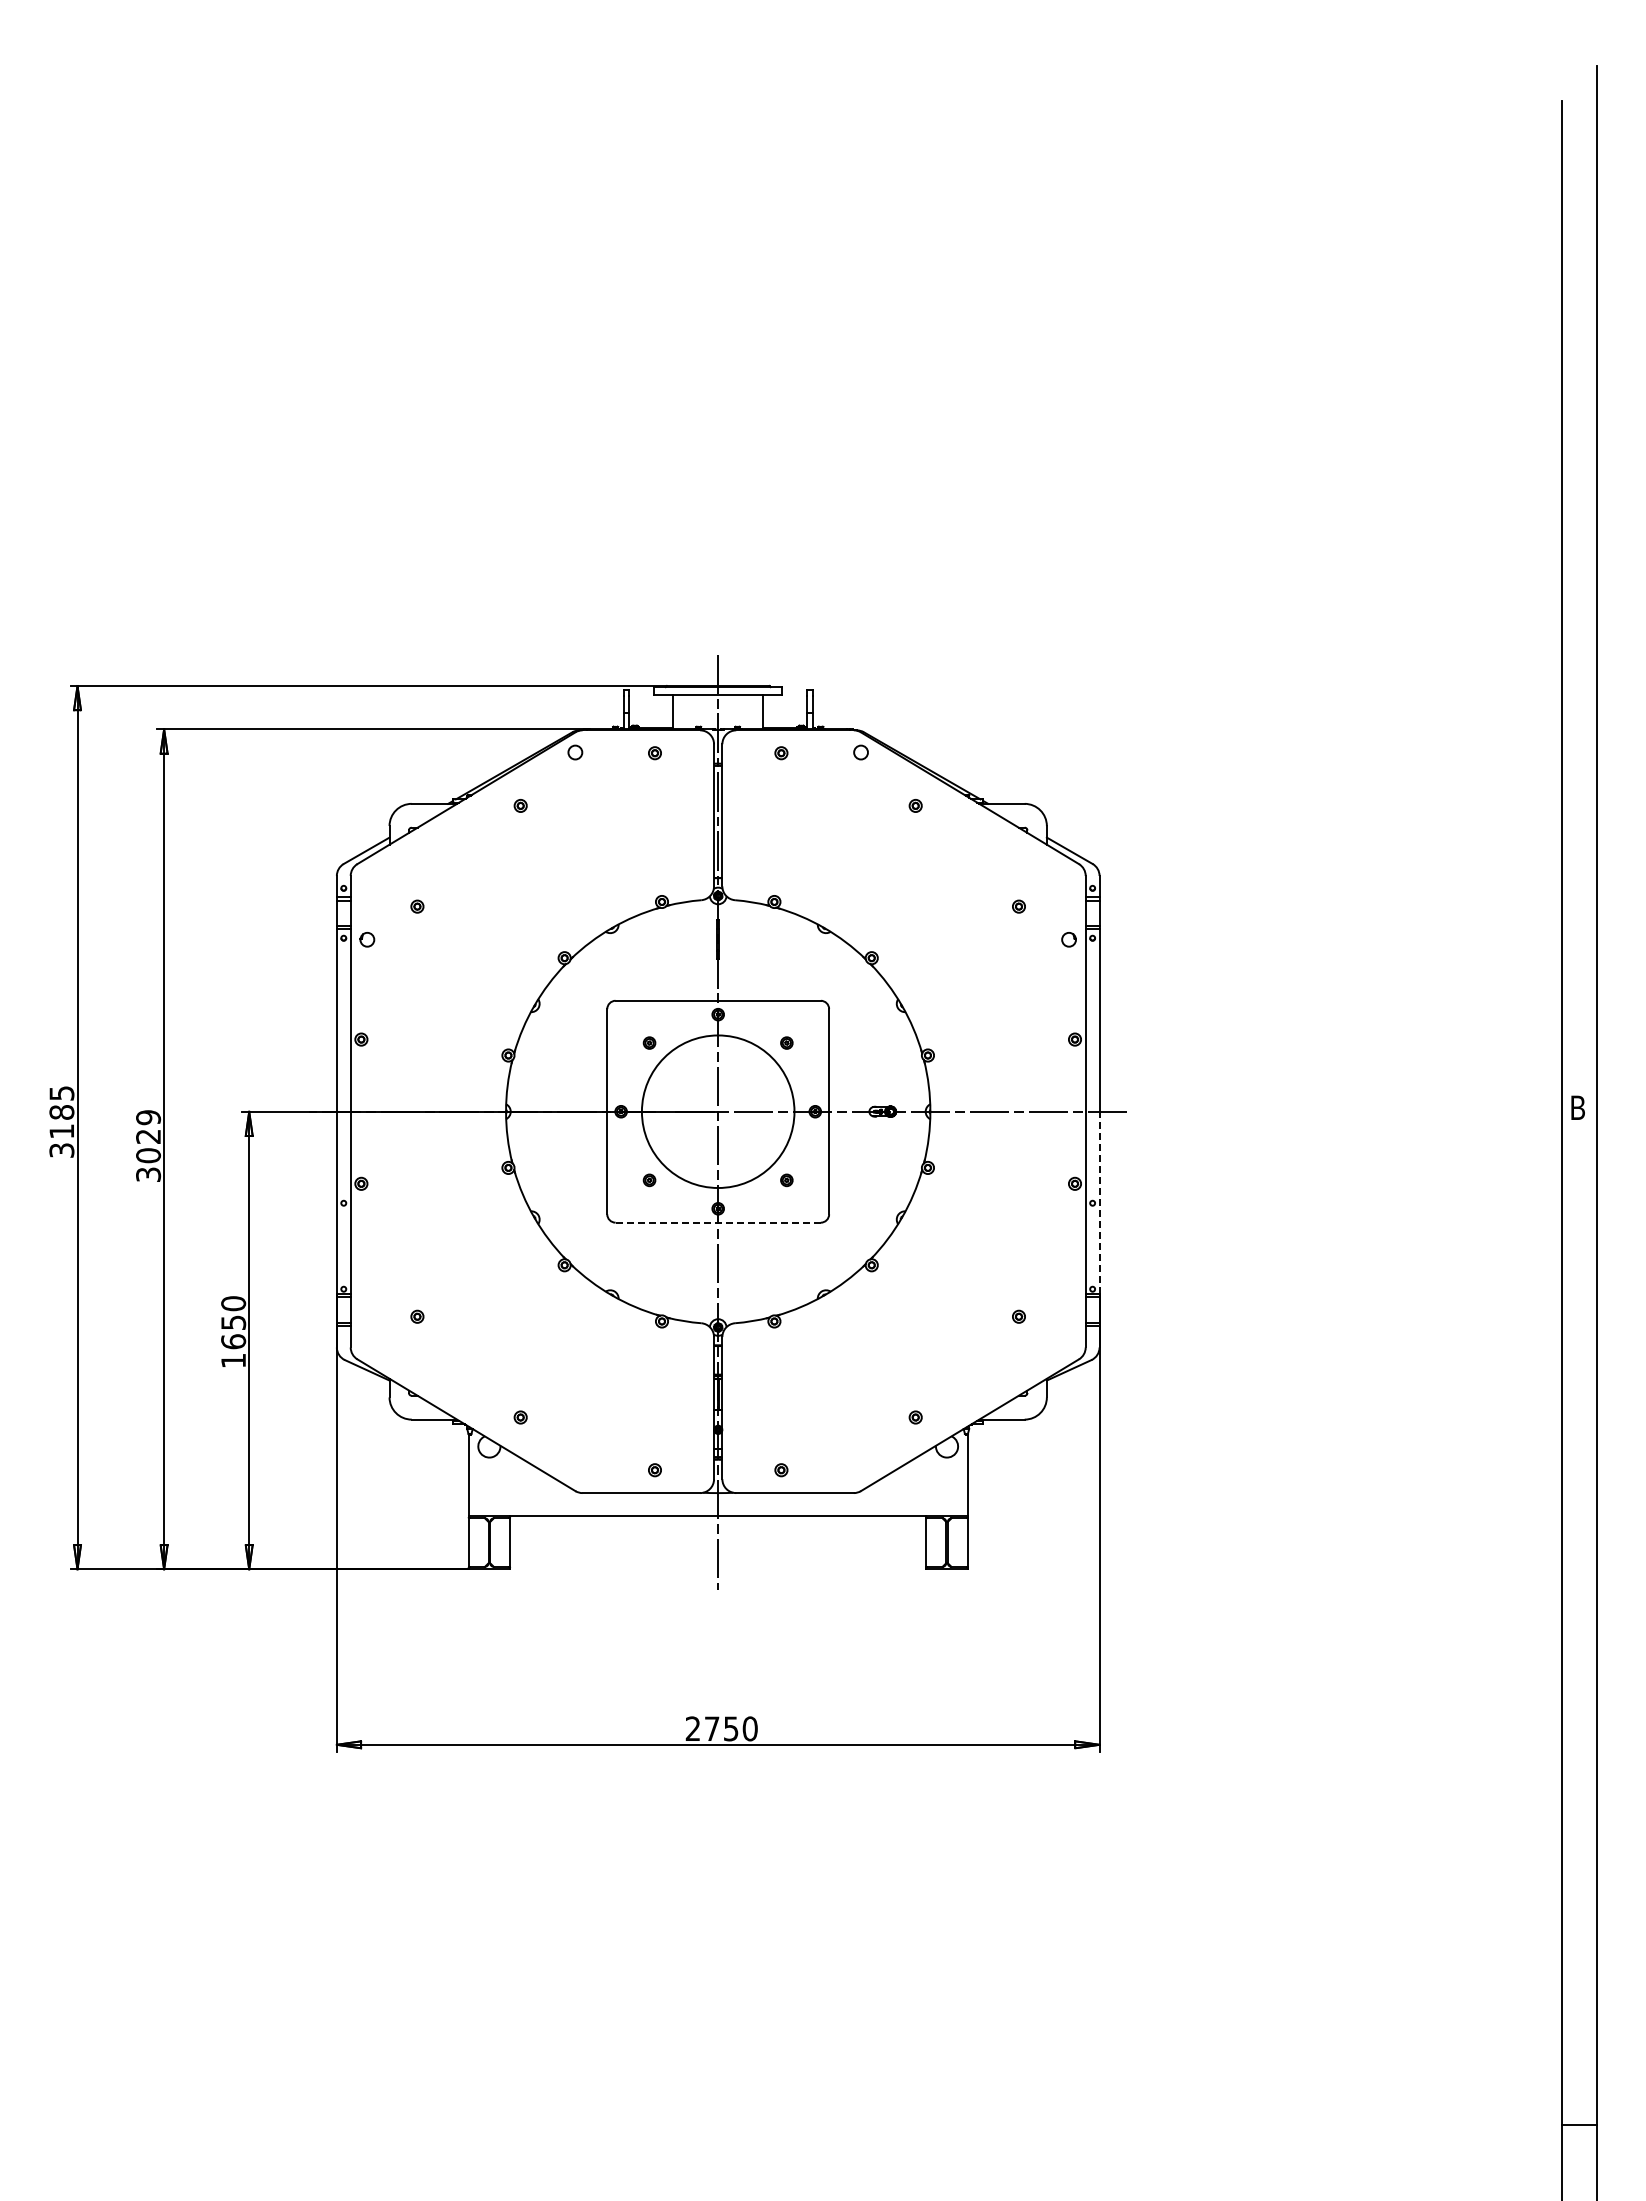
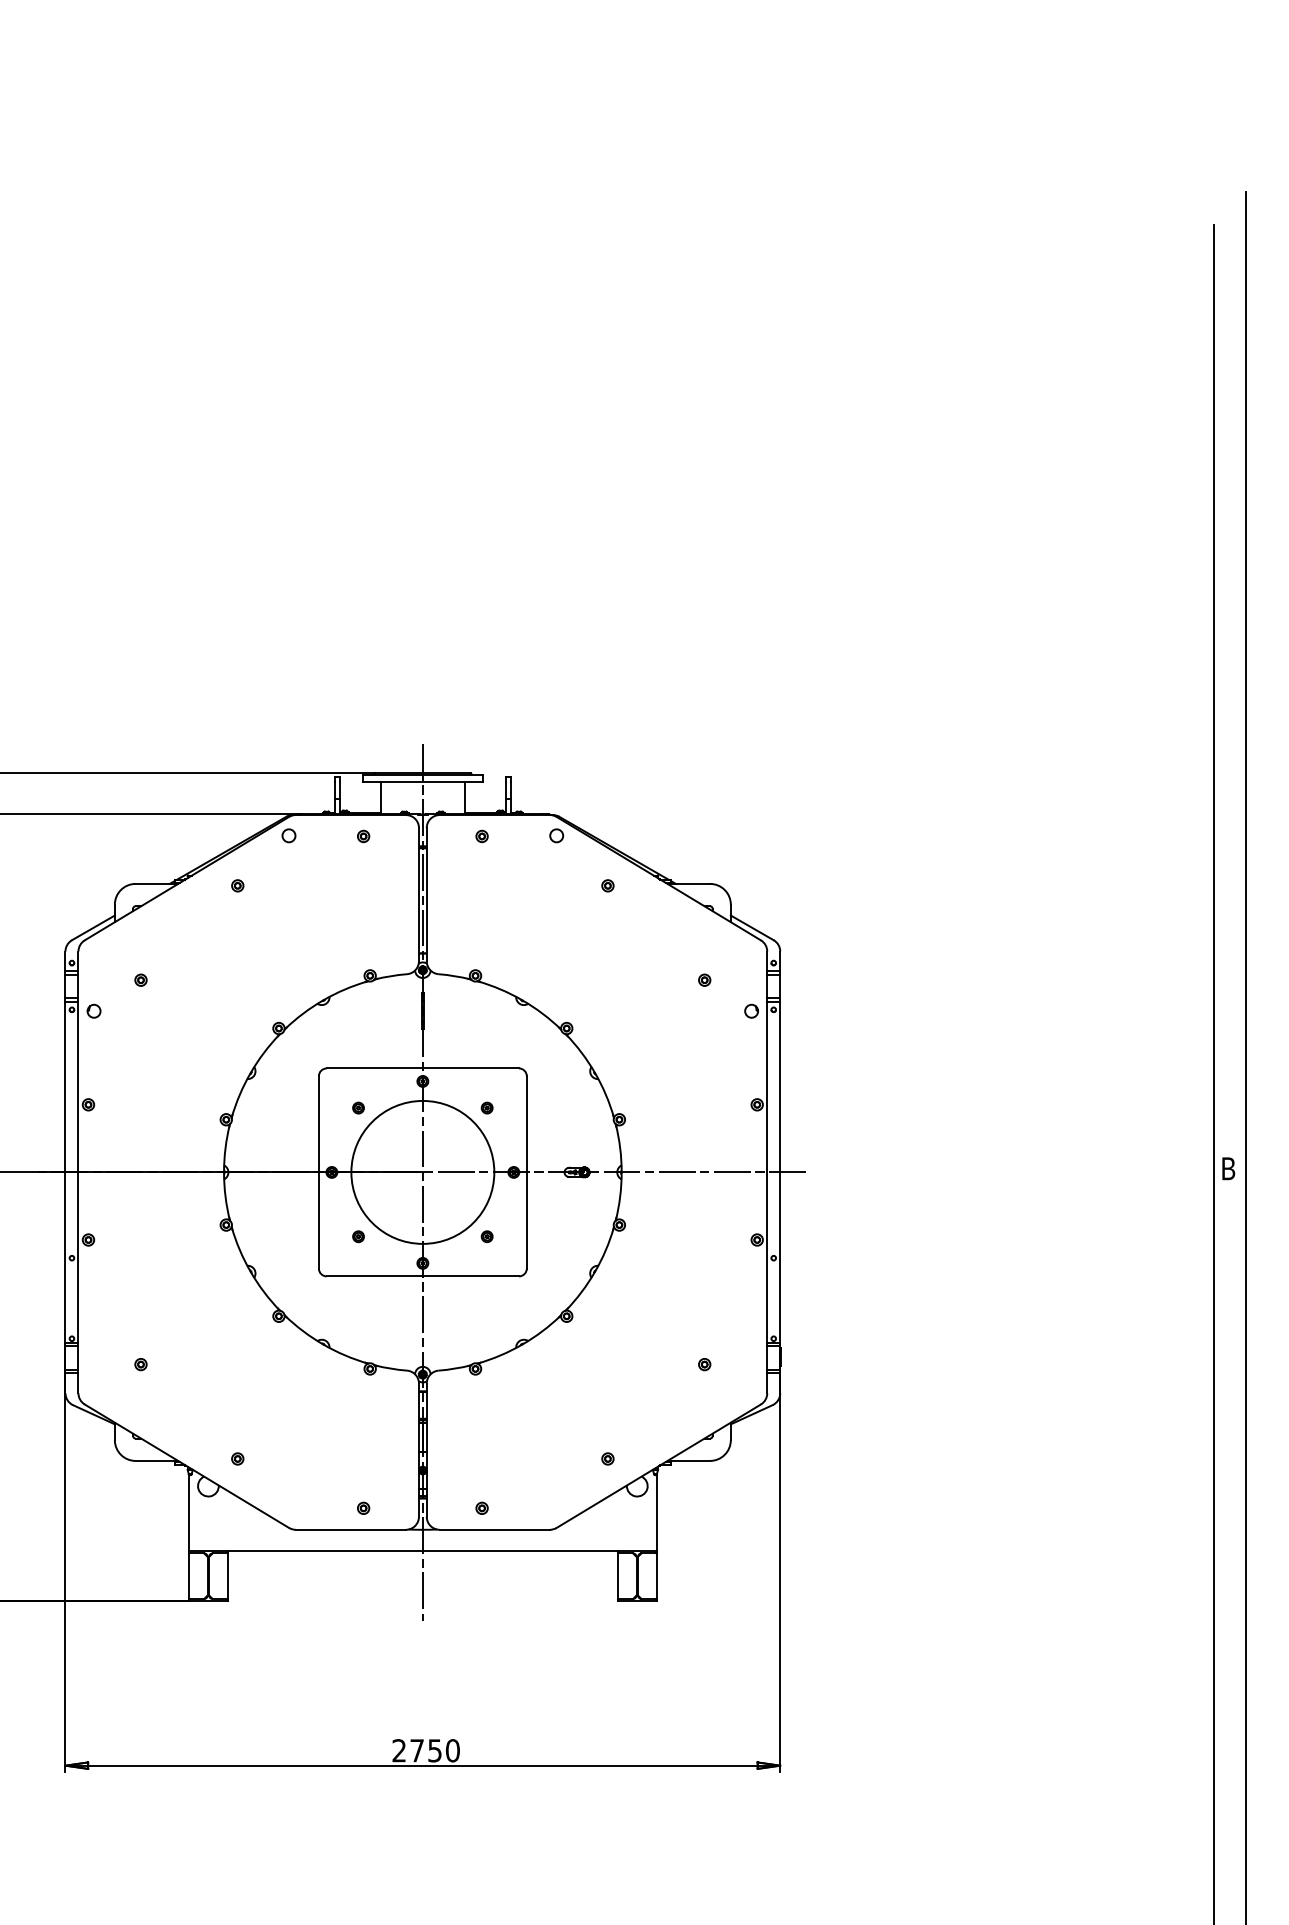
line: (1099, 1202) -> (780, 1257), dashed -> solid
line: (718, 1222) -> (423, 1276), dashed -> solid

